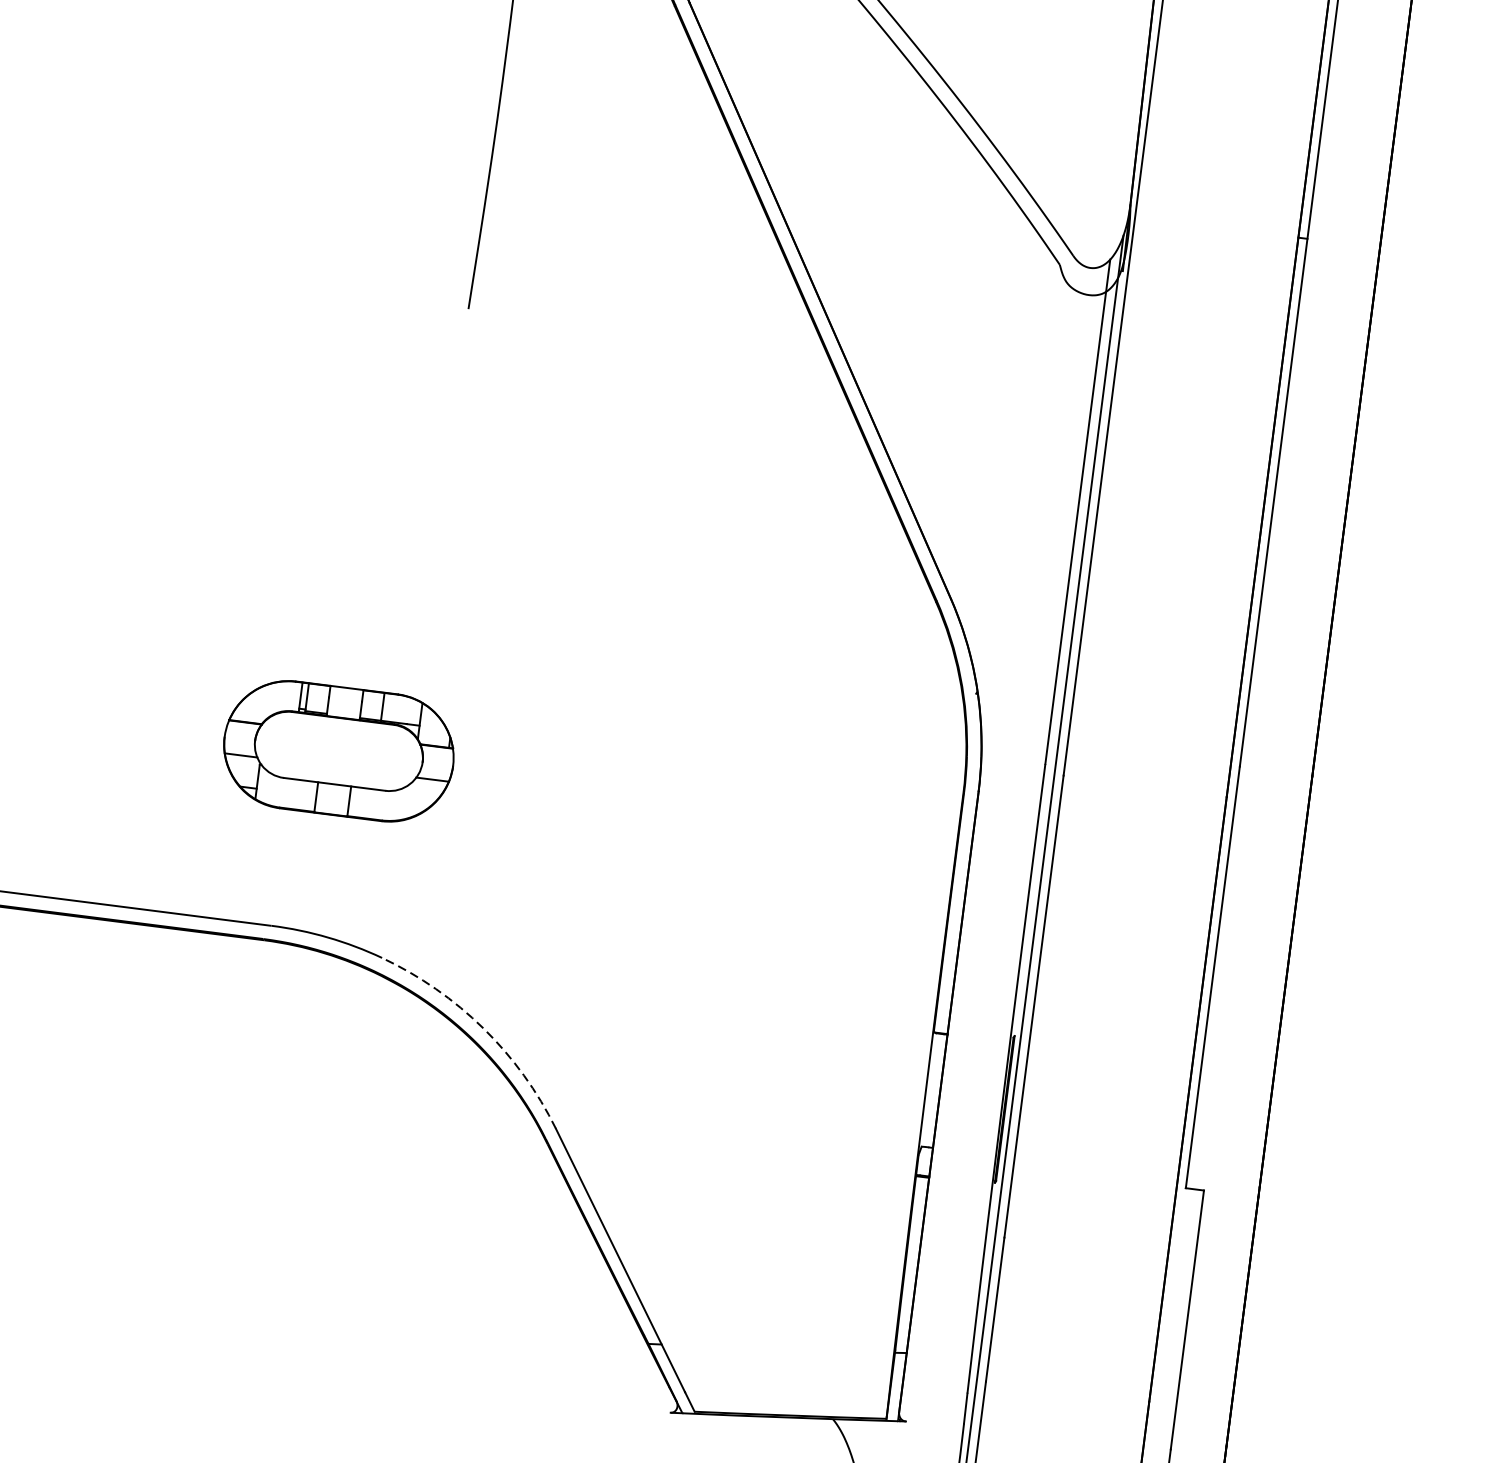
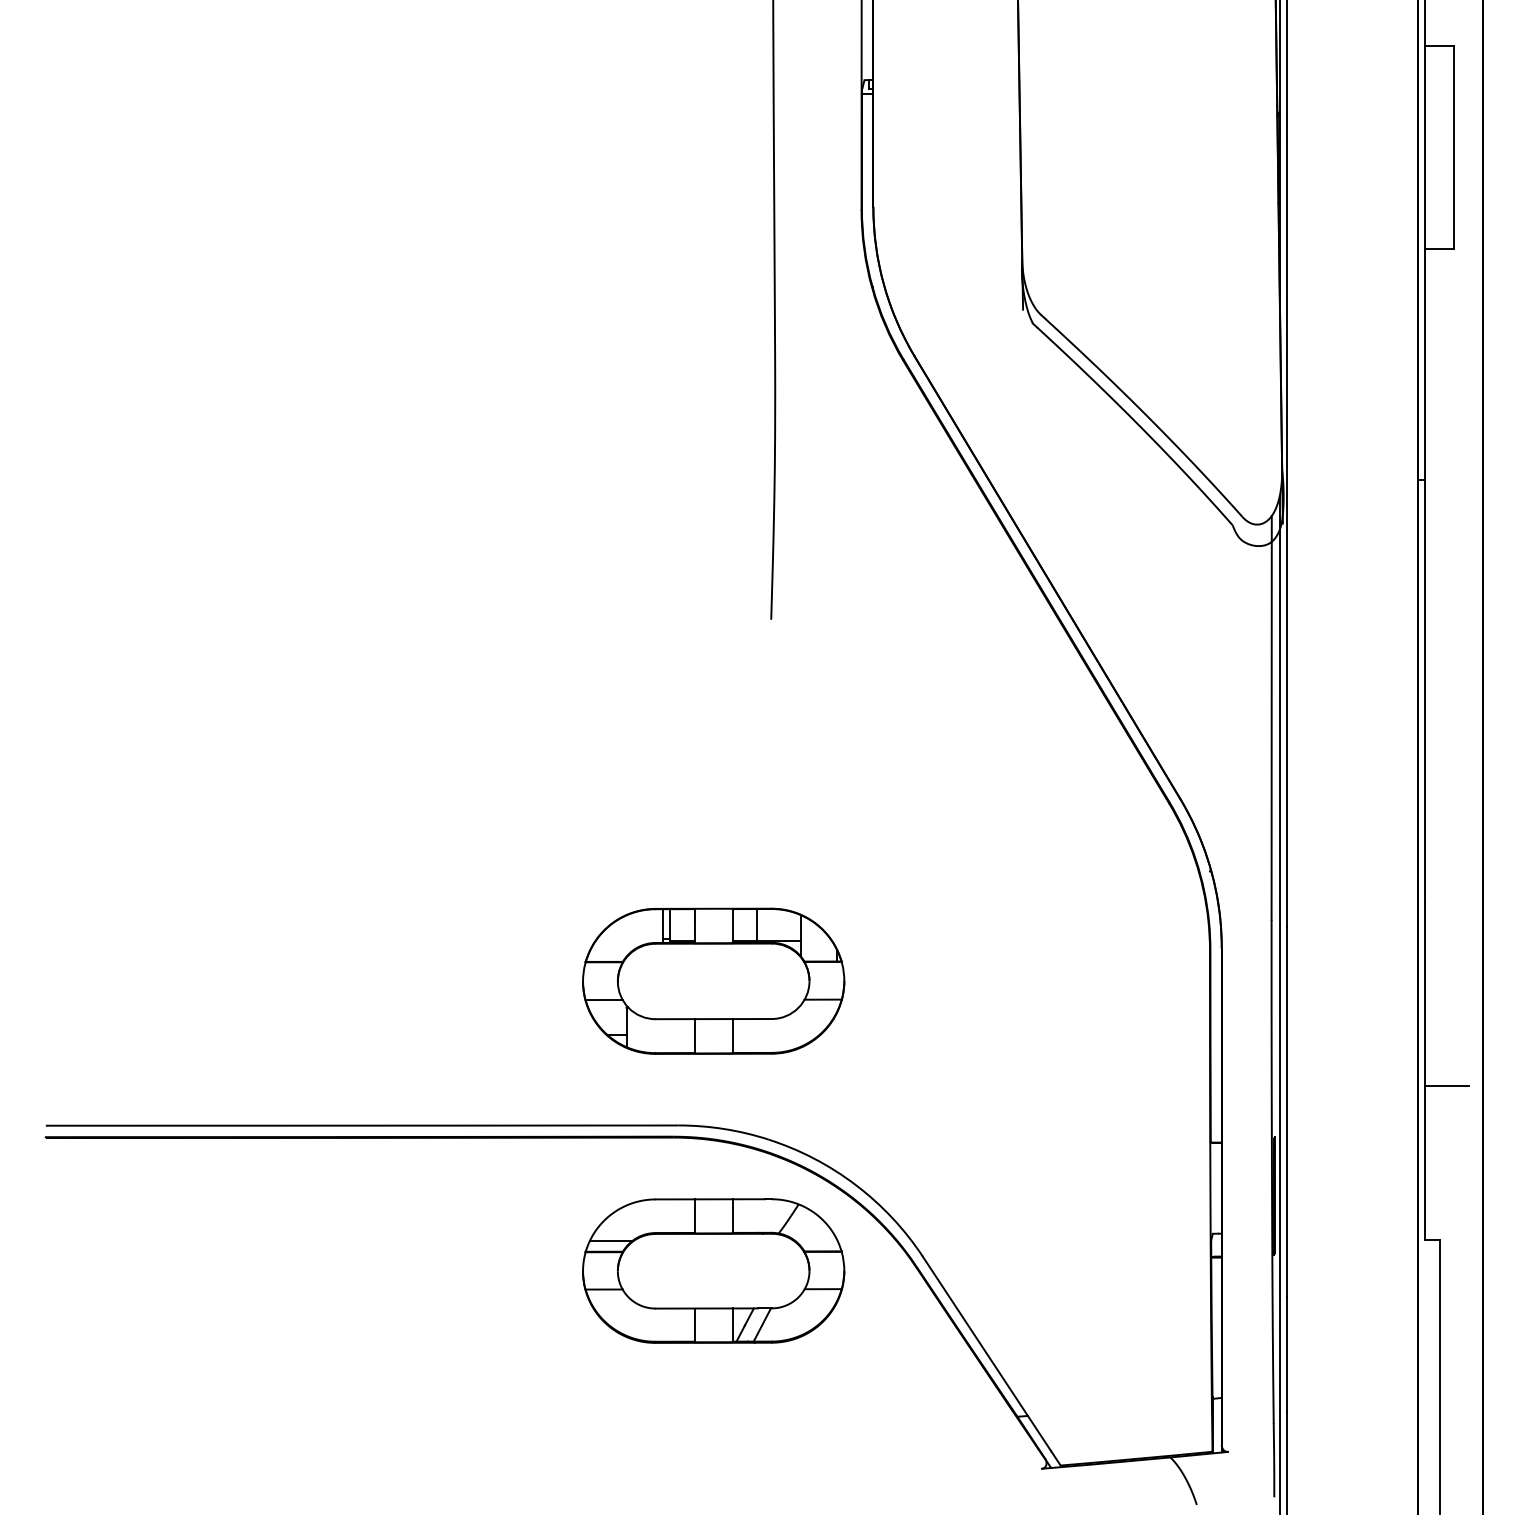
part: (338, 750) -> (713, 980), size x1.43
line: (1237, 1000) -> (1446, 1086), added
arc: (483, 1029) -> (855, 1185), dashed -> solid
part: (292, 1112) -> (713, 1270), added

